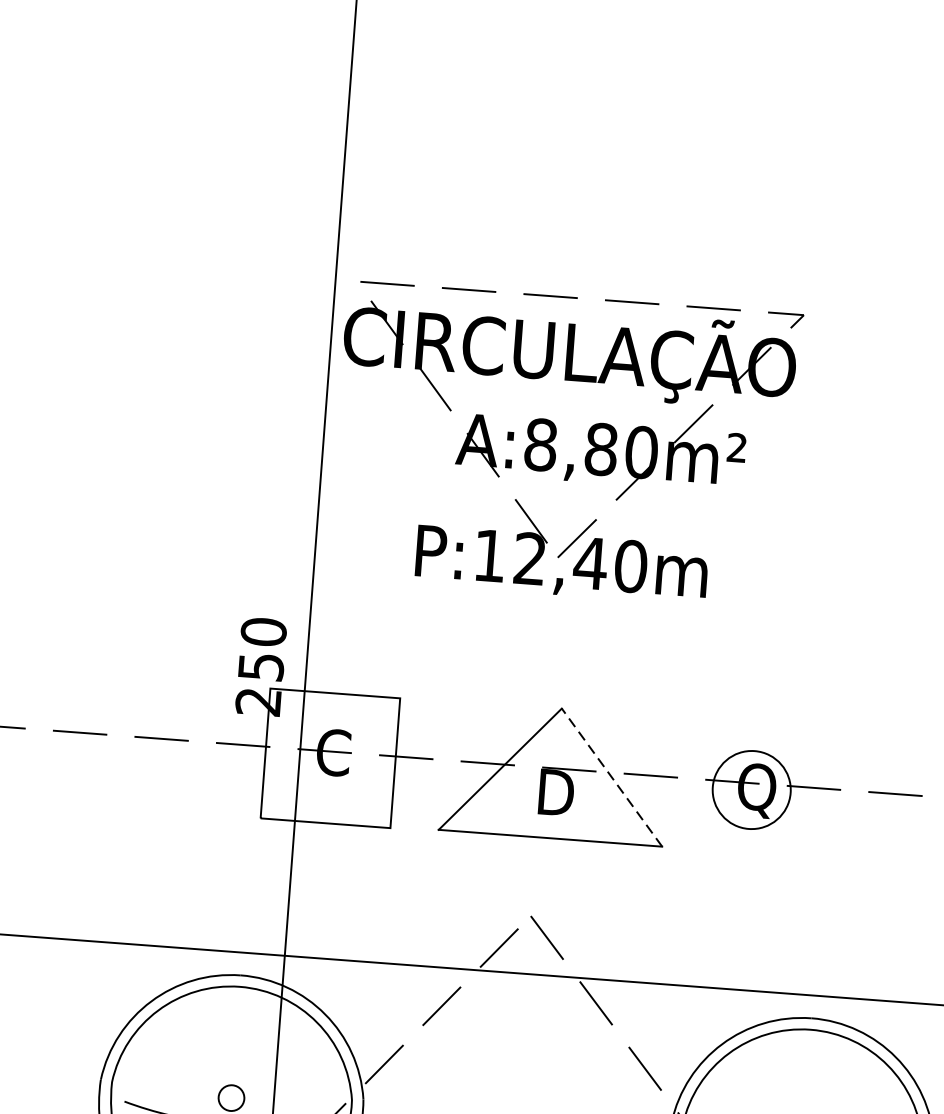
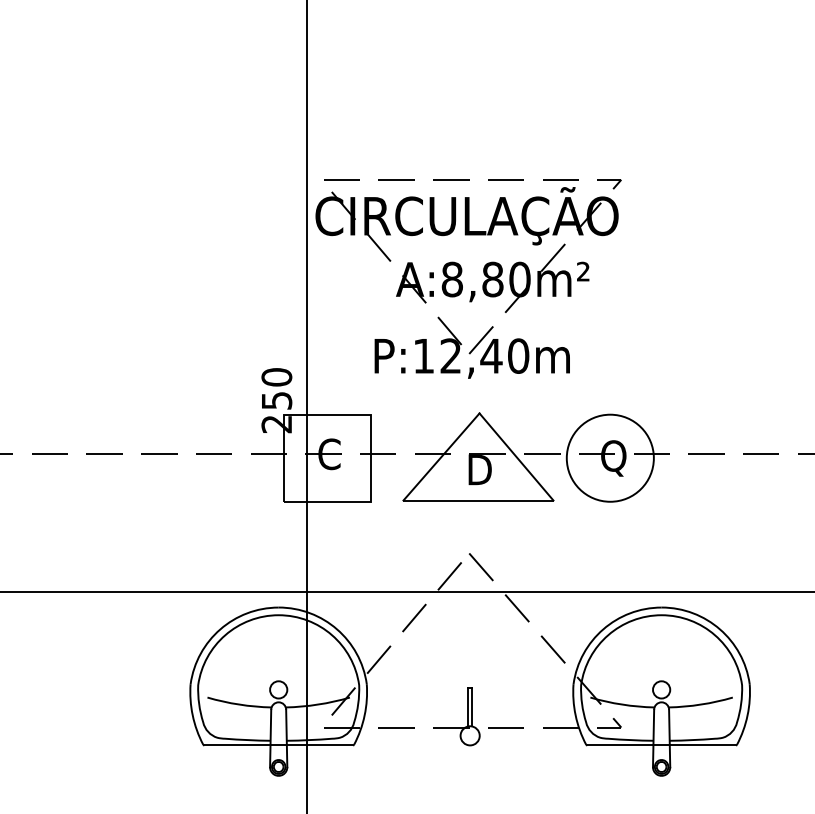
part: (554, 448) -> (461, 281), moved
line: (612, 776) -> (516, 456), dashed -> solid
circle: (750, 788) -> (609, 457), size x1.67

